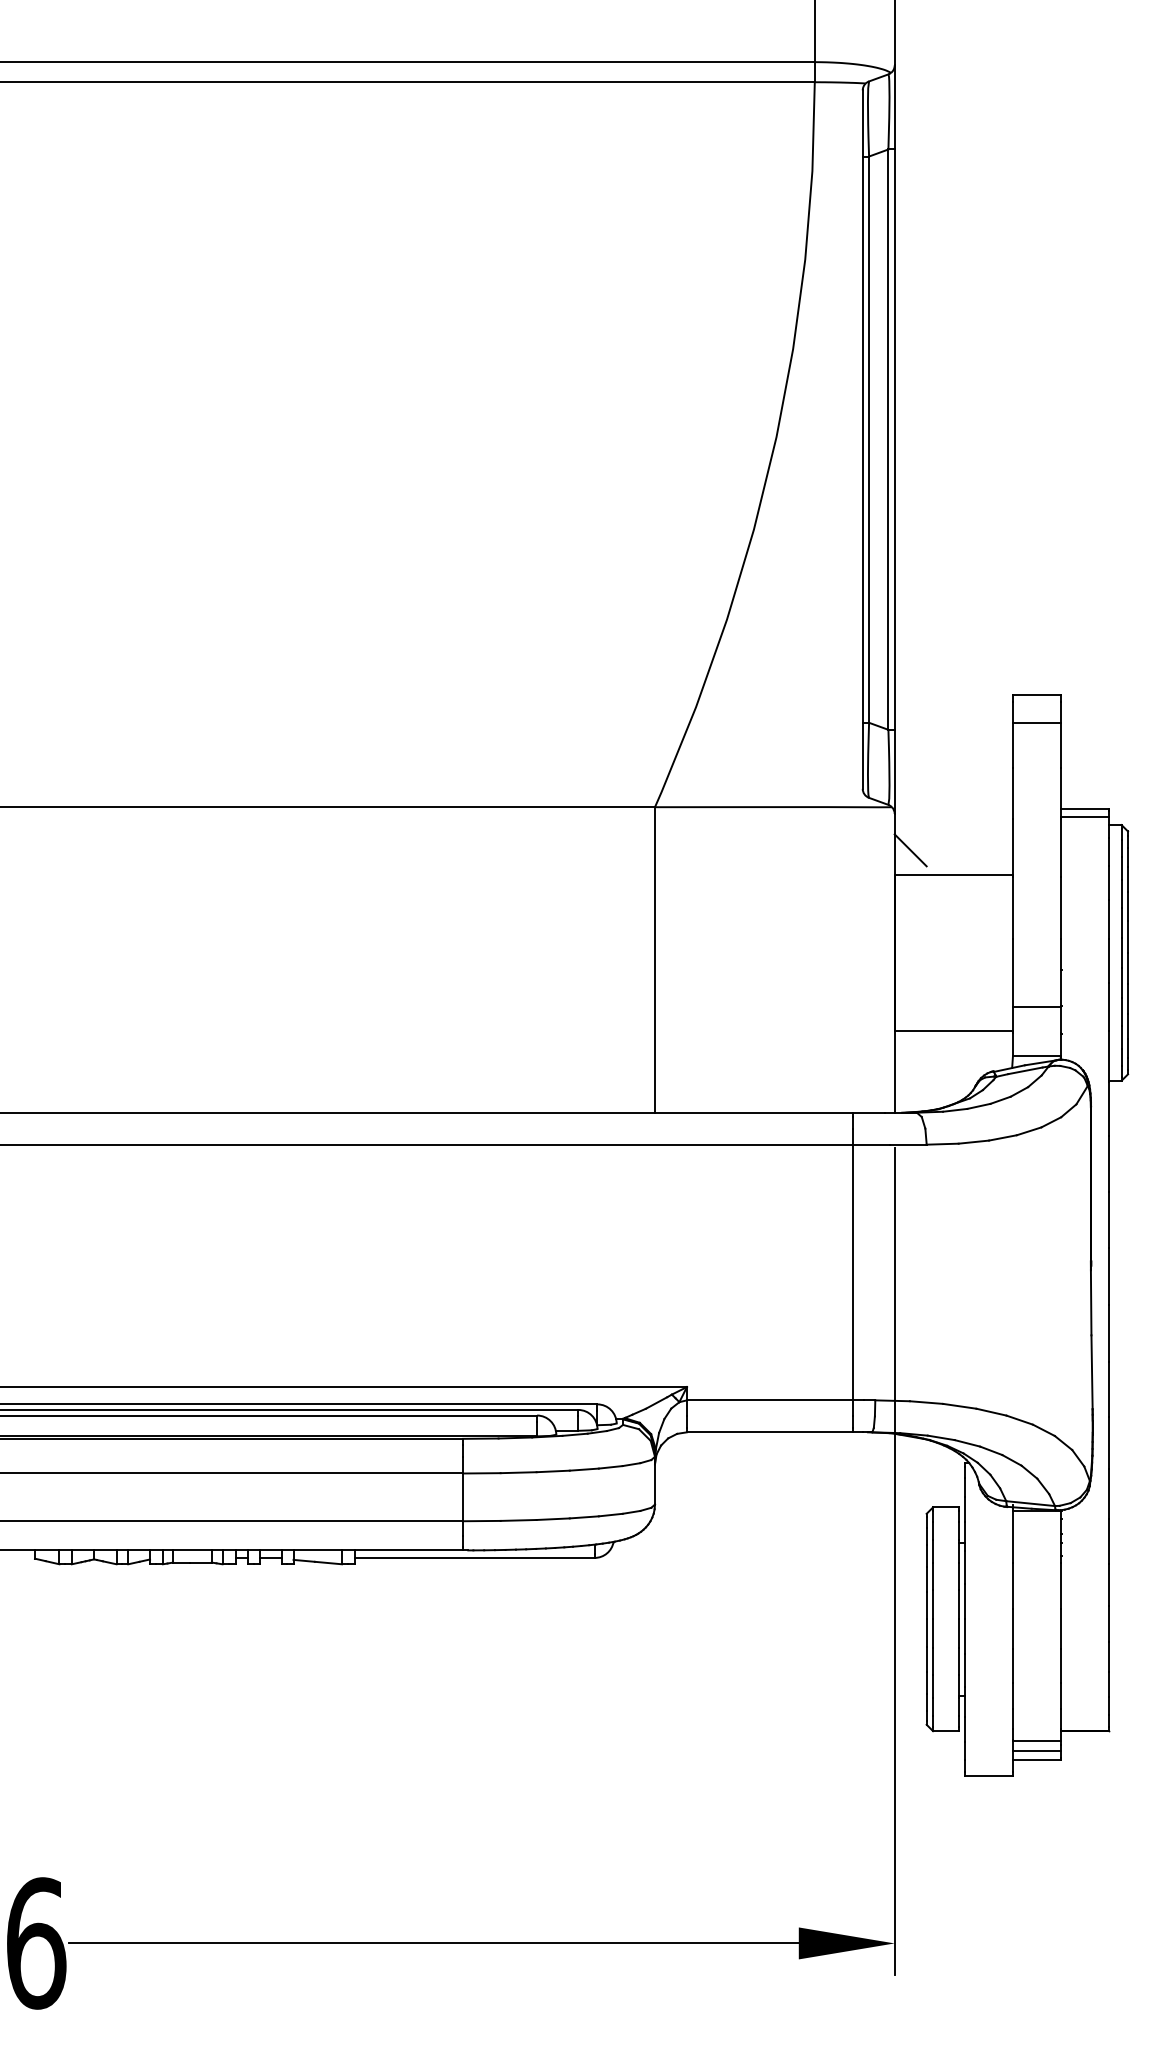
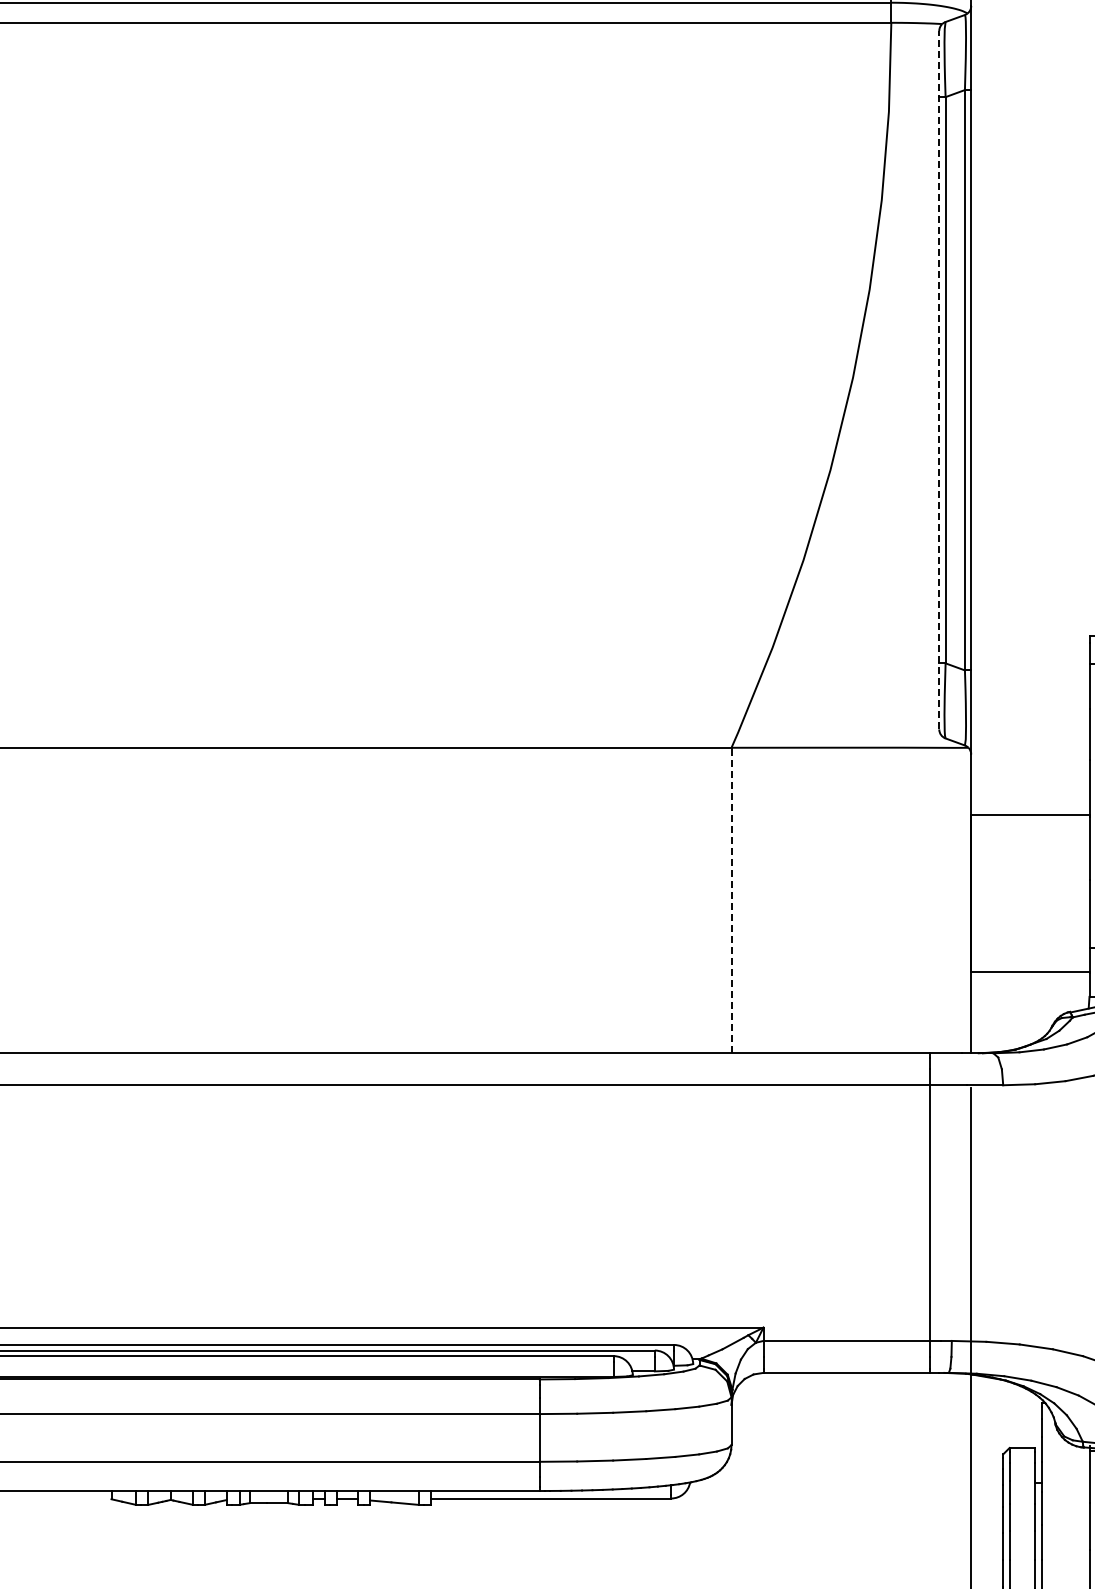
line: (862, 439) -> (939, 380), solid -> dashed
line: (910, 850) -> (987, 791), removed
line: (655, 959) -> (732, 900), solid -> dashed

